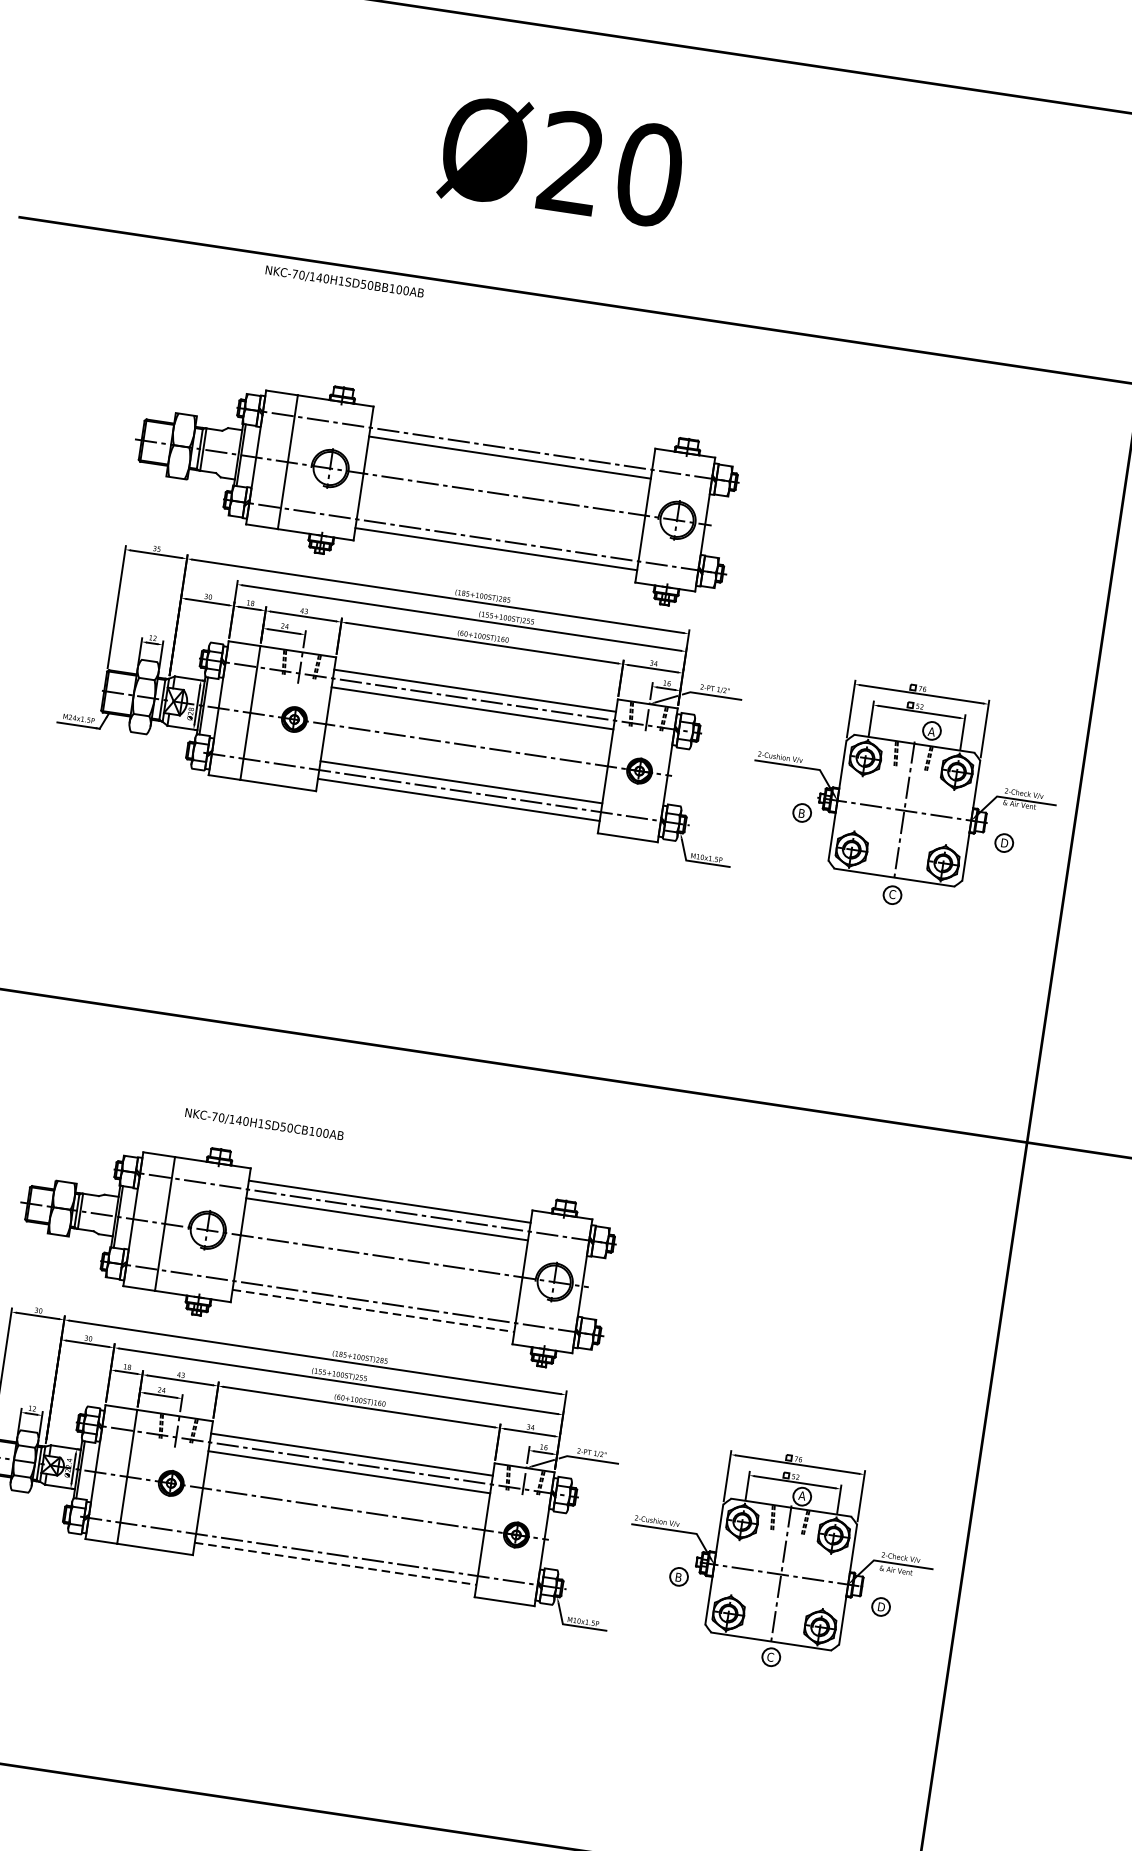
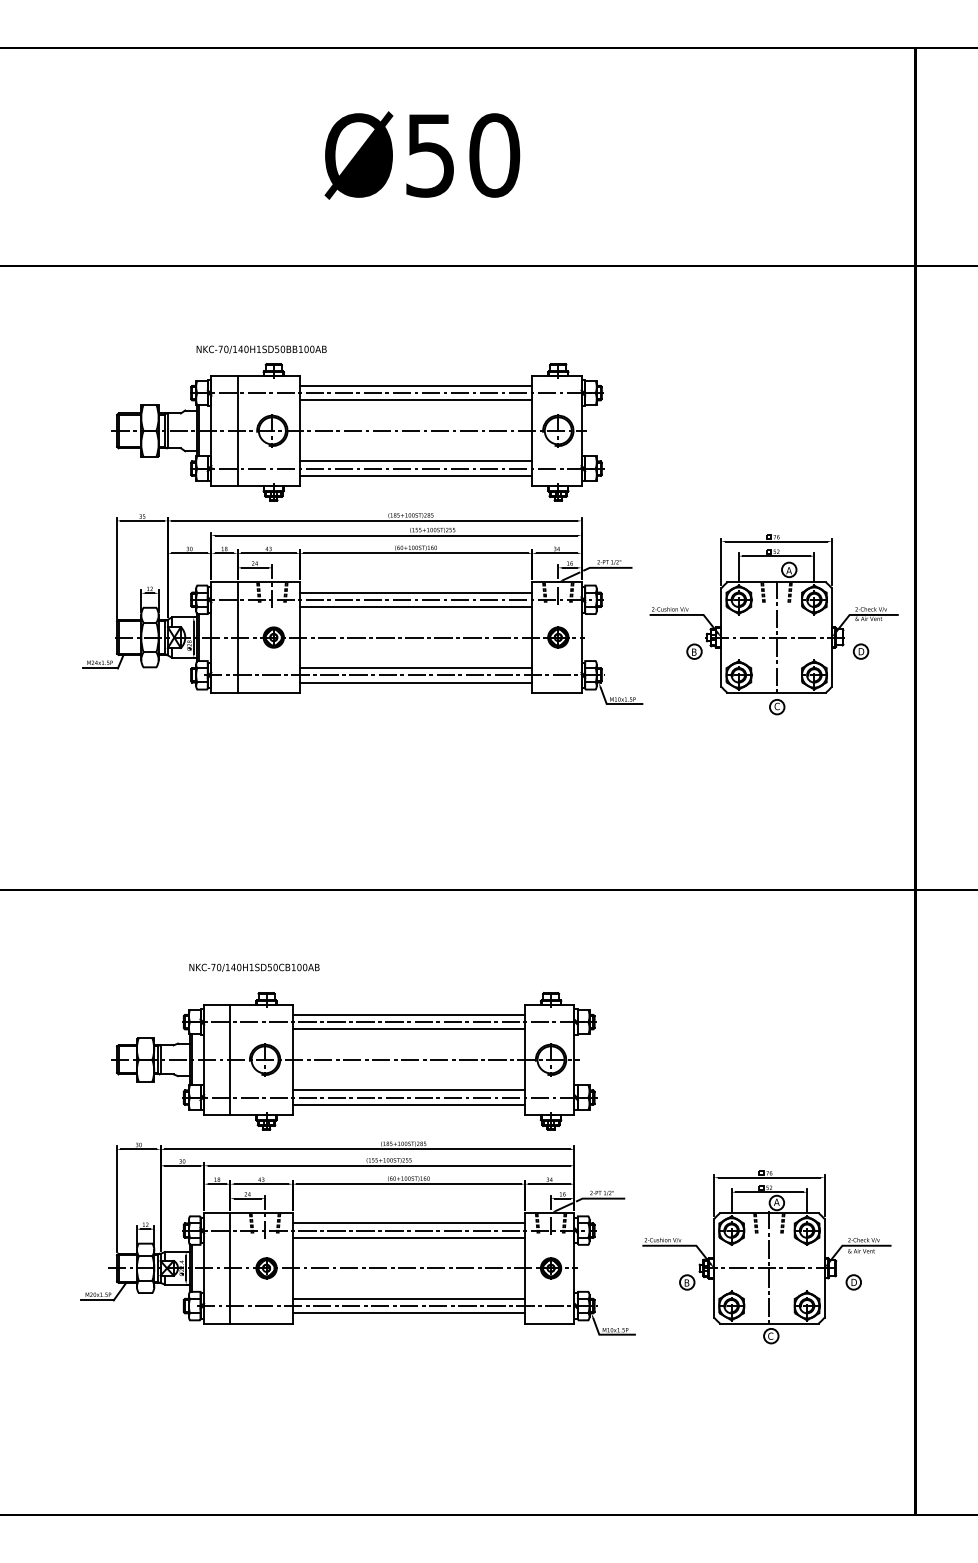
text: (570, 162) -> (429, 155), Ø20 -> Ø50
text: (344, 281) -> (261, 349), moved
line: (512, 439) -> (415, 385), added
line: (498, 531) -> (415, 461), added
text: (264, 1124) -> (254, 967), moved
line: (375, 1293) -> (408, 1090), added
line: (374, 1310) -> (409, 1104), dashed -> solid
line: (337, 1545) -> (408, 1298), added
line: (336, 1564) -> (409, 1313), dashed -> solid

